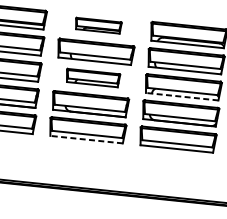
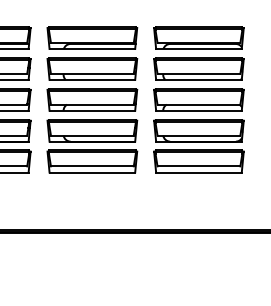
part: (98, 25) -> (92, 37), size x1.67
part: (93, 77) -> (92, 99), size x1.43
line: (181, 96) -> (198, 110), dashed -> solid
line: (86, 139) -> (92, 172), dashed -> solid

